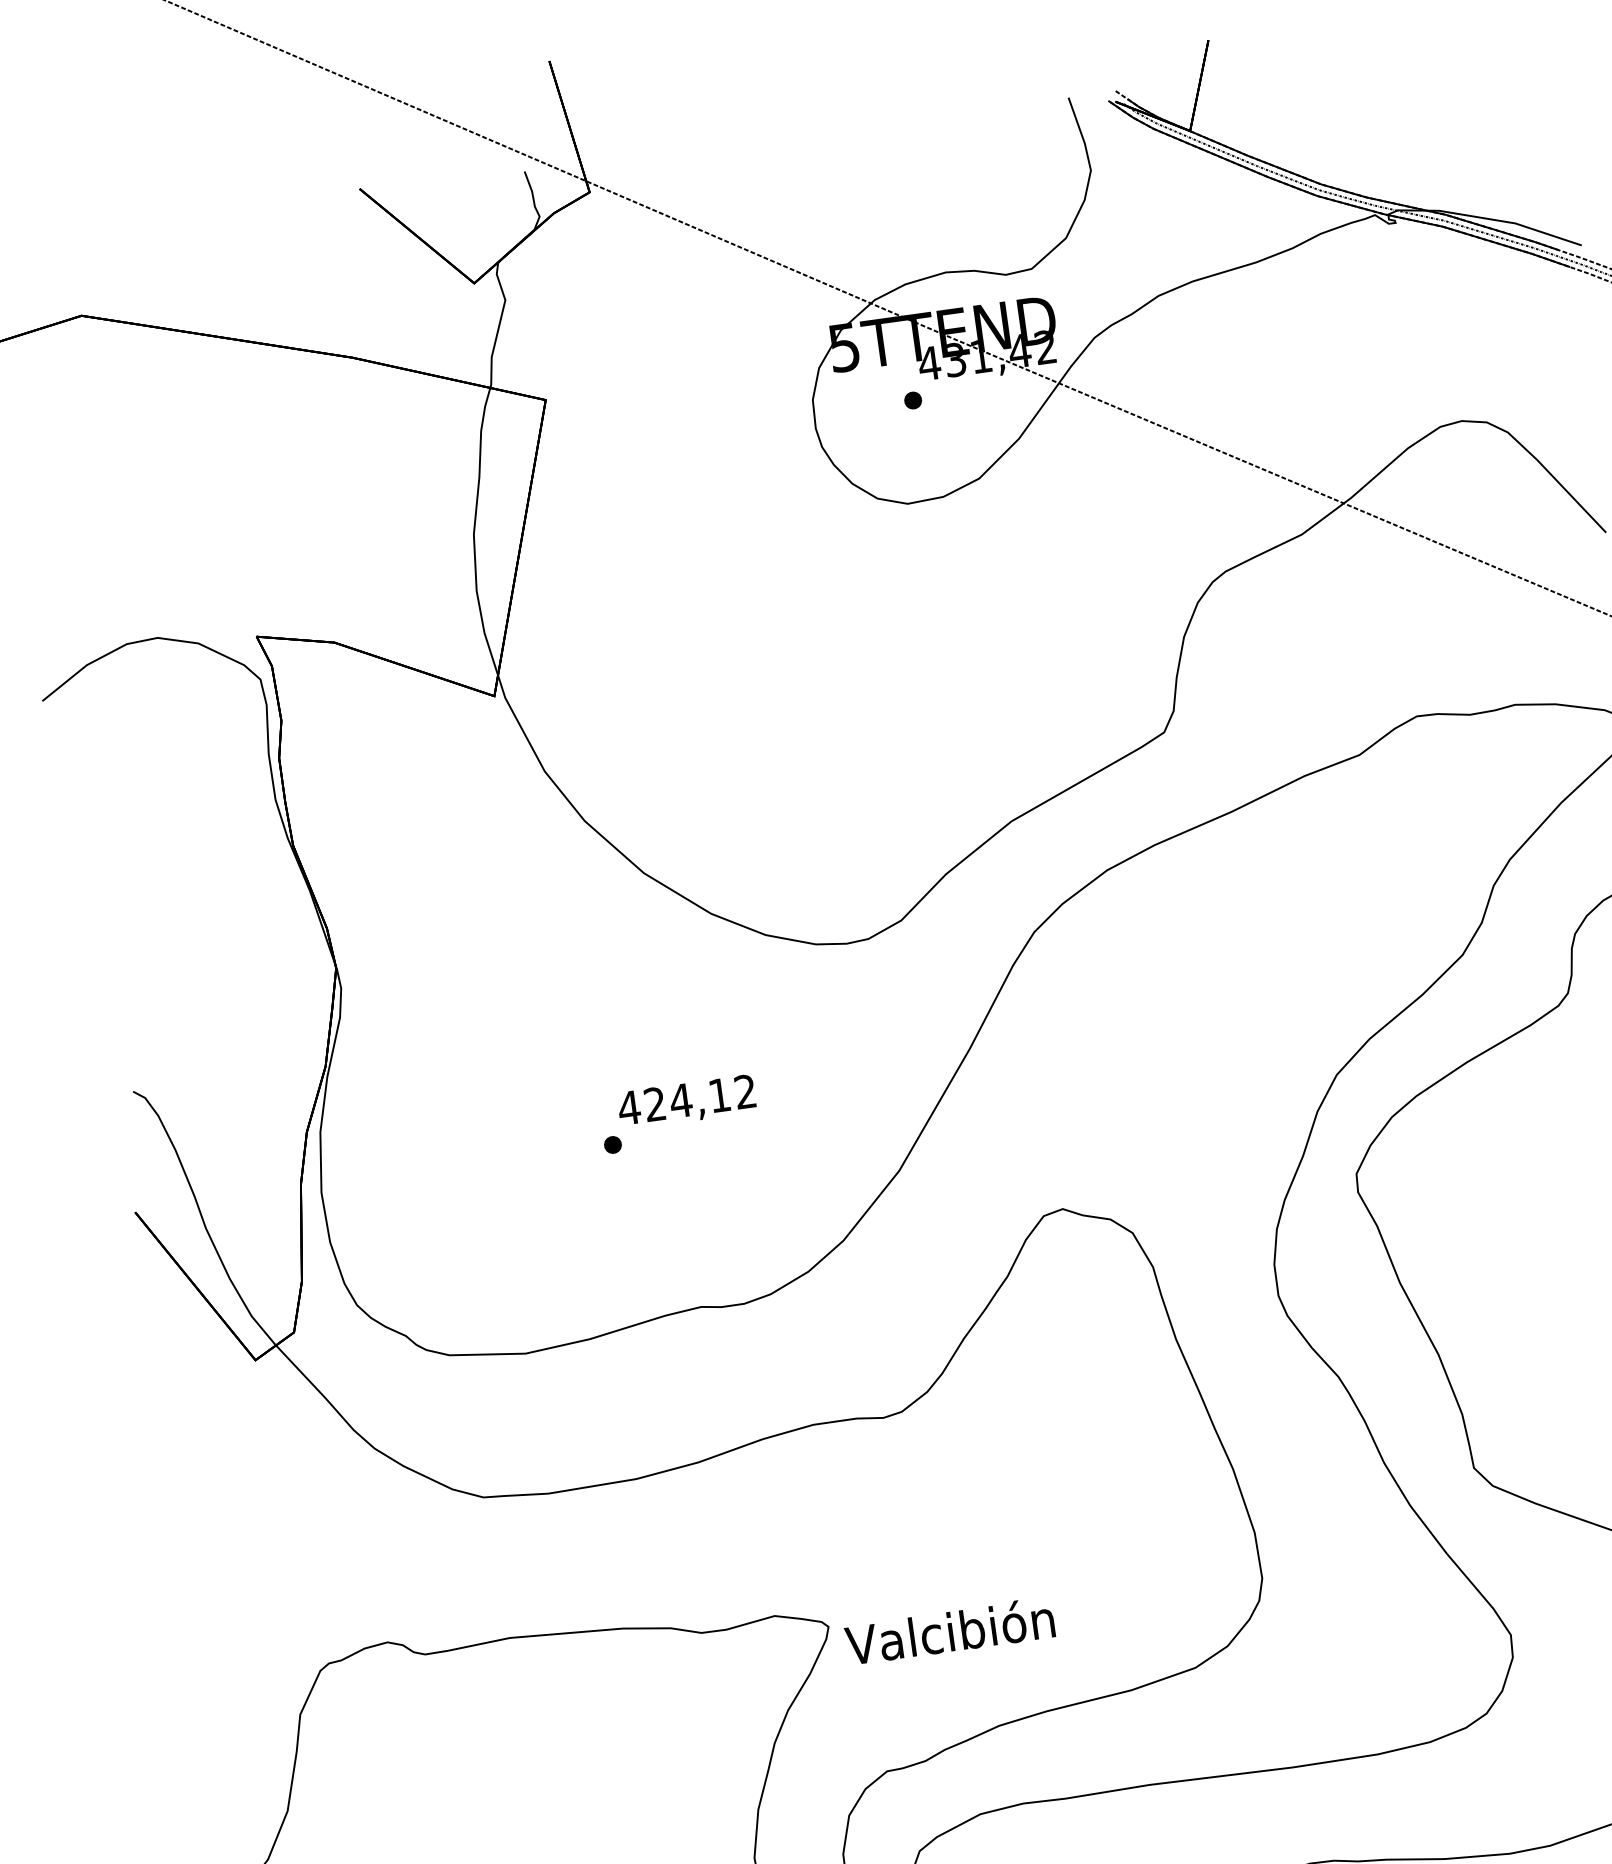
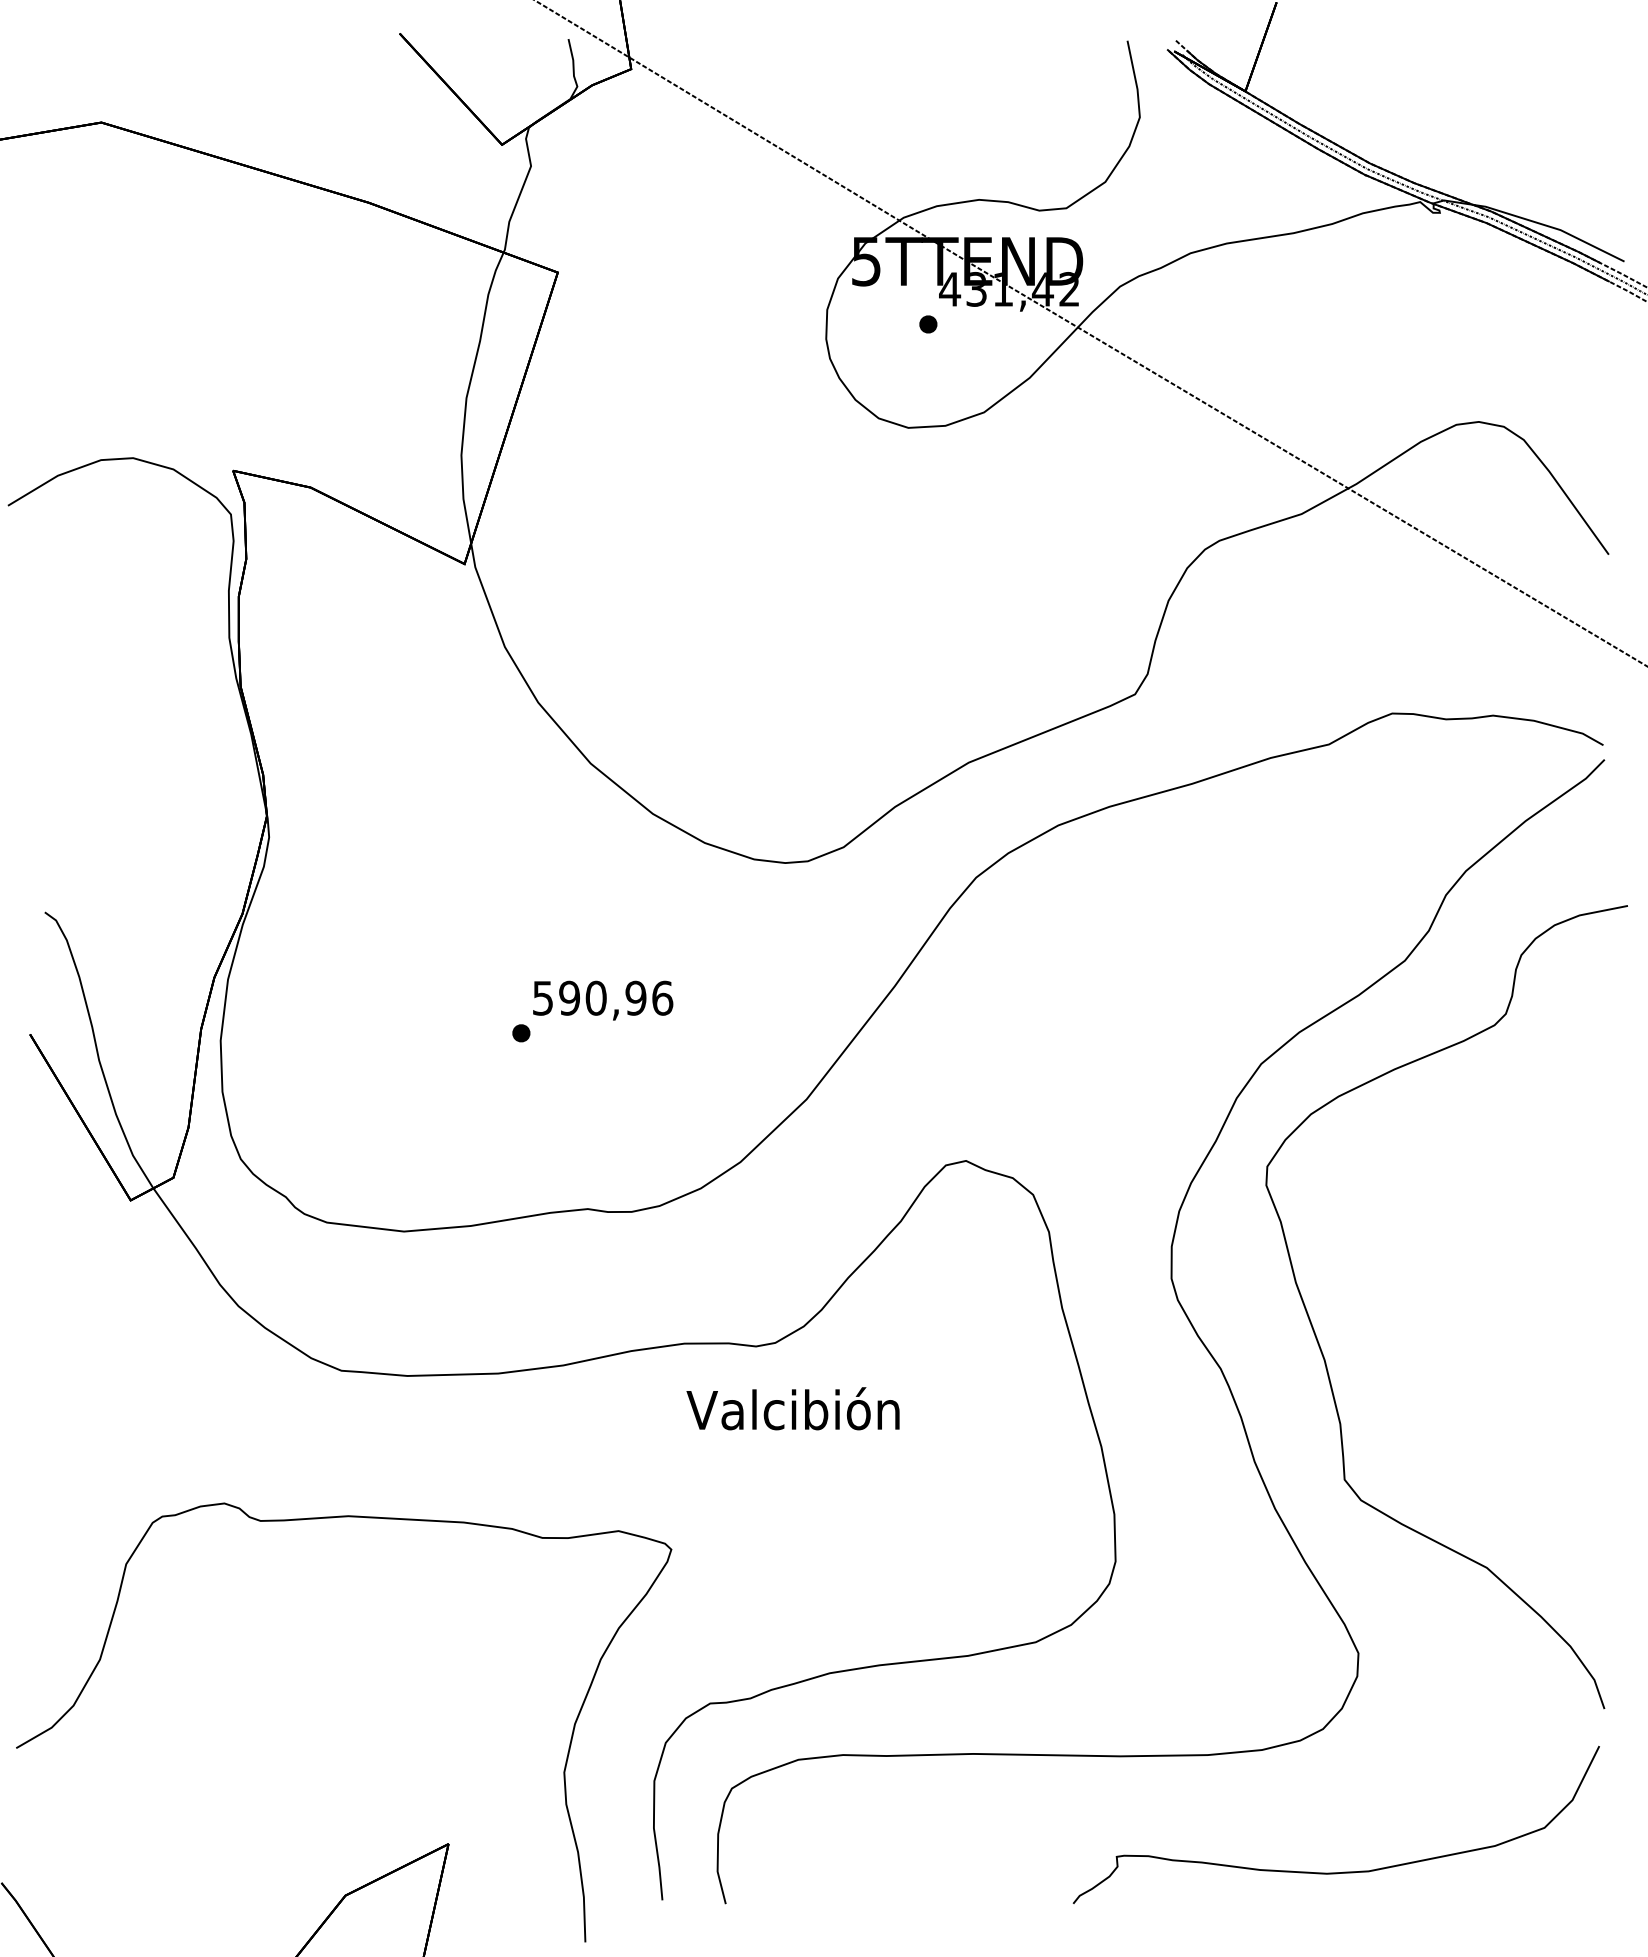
text: (687, 1099) -> (602, 997), 424,12 -> 590,96
text: (949, 1630) -> (792, 1408), moved

